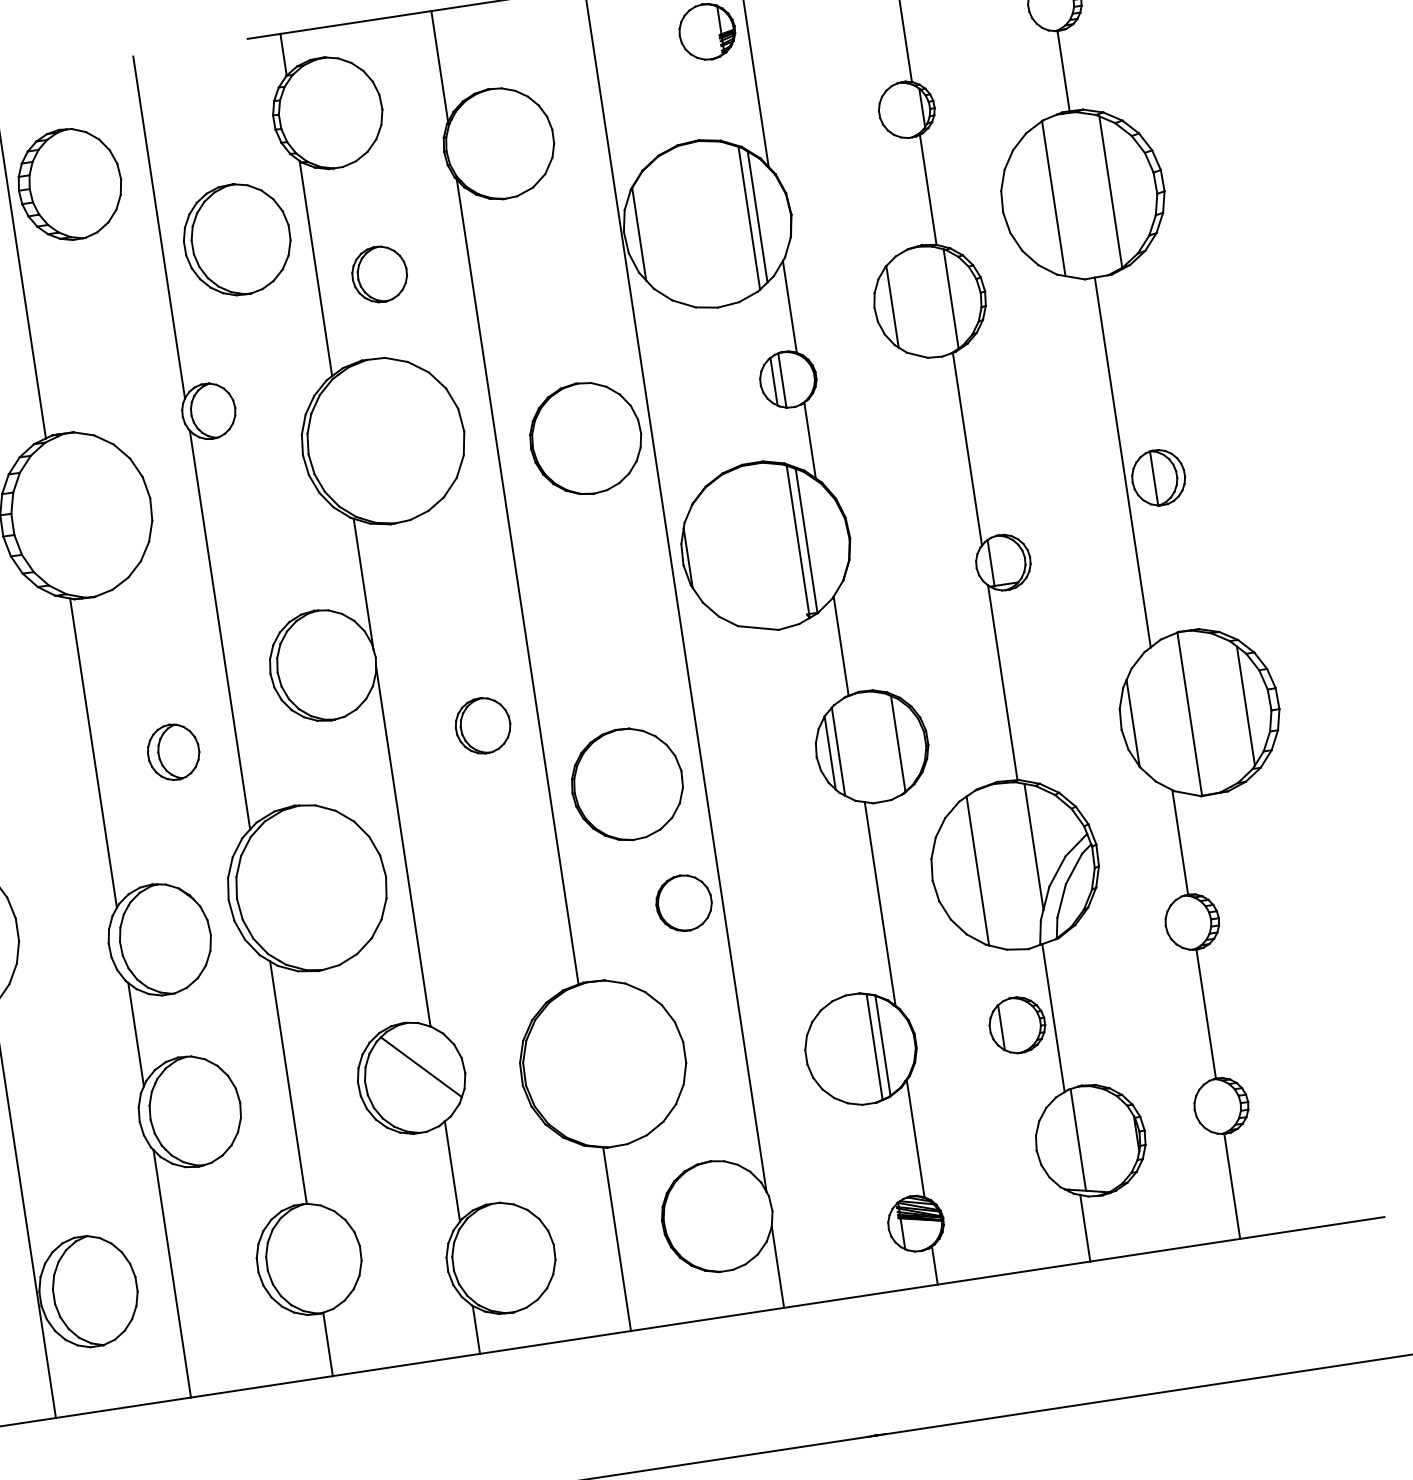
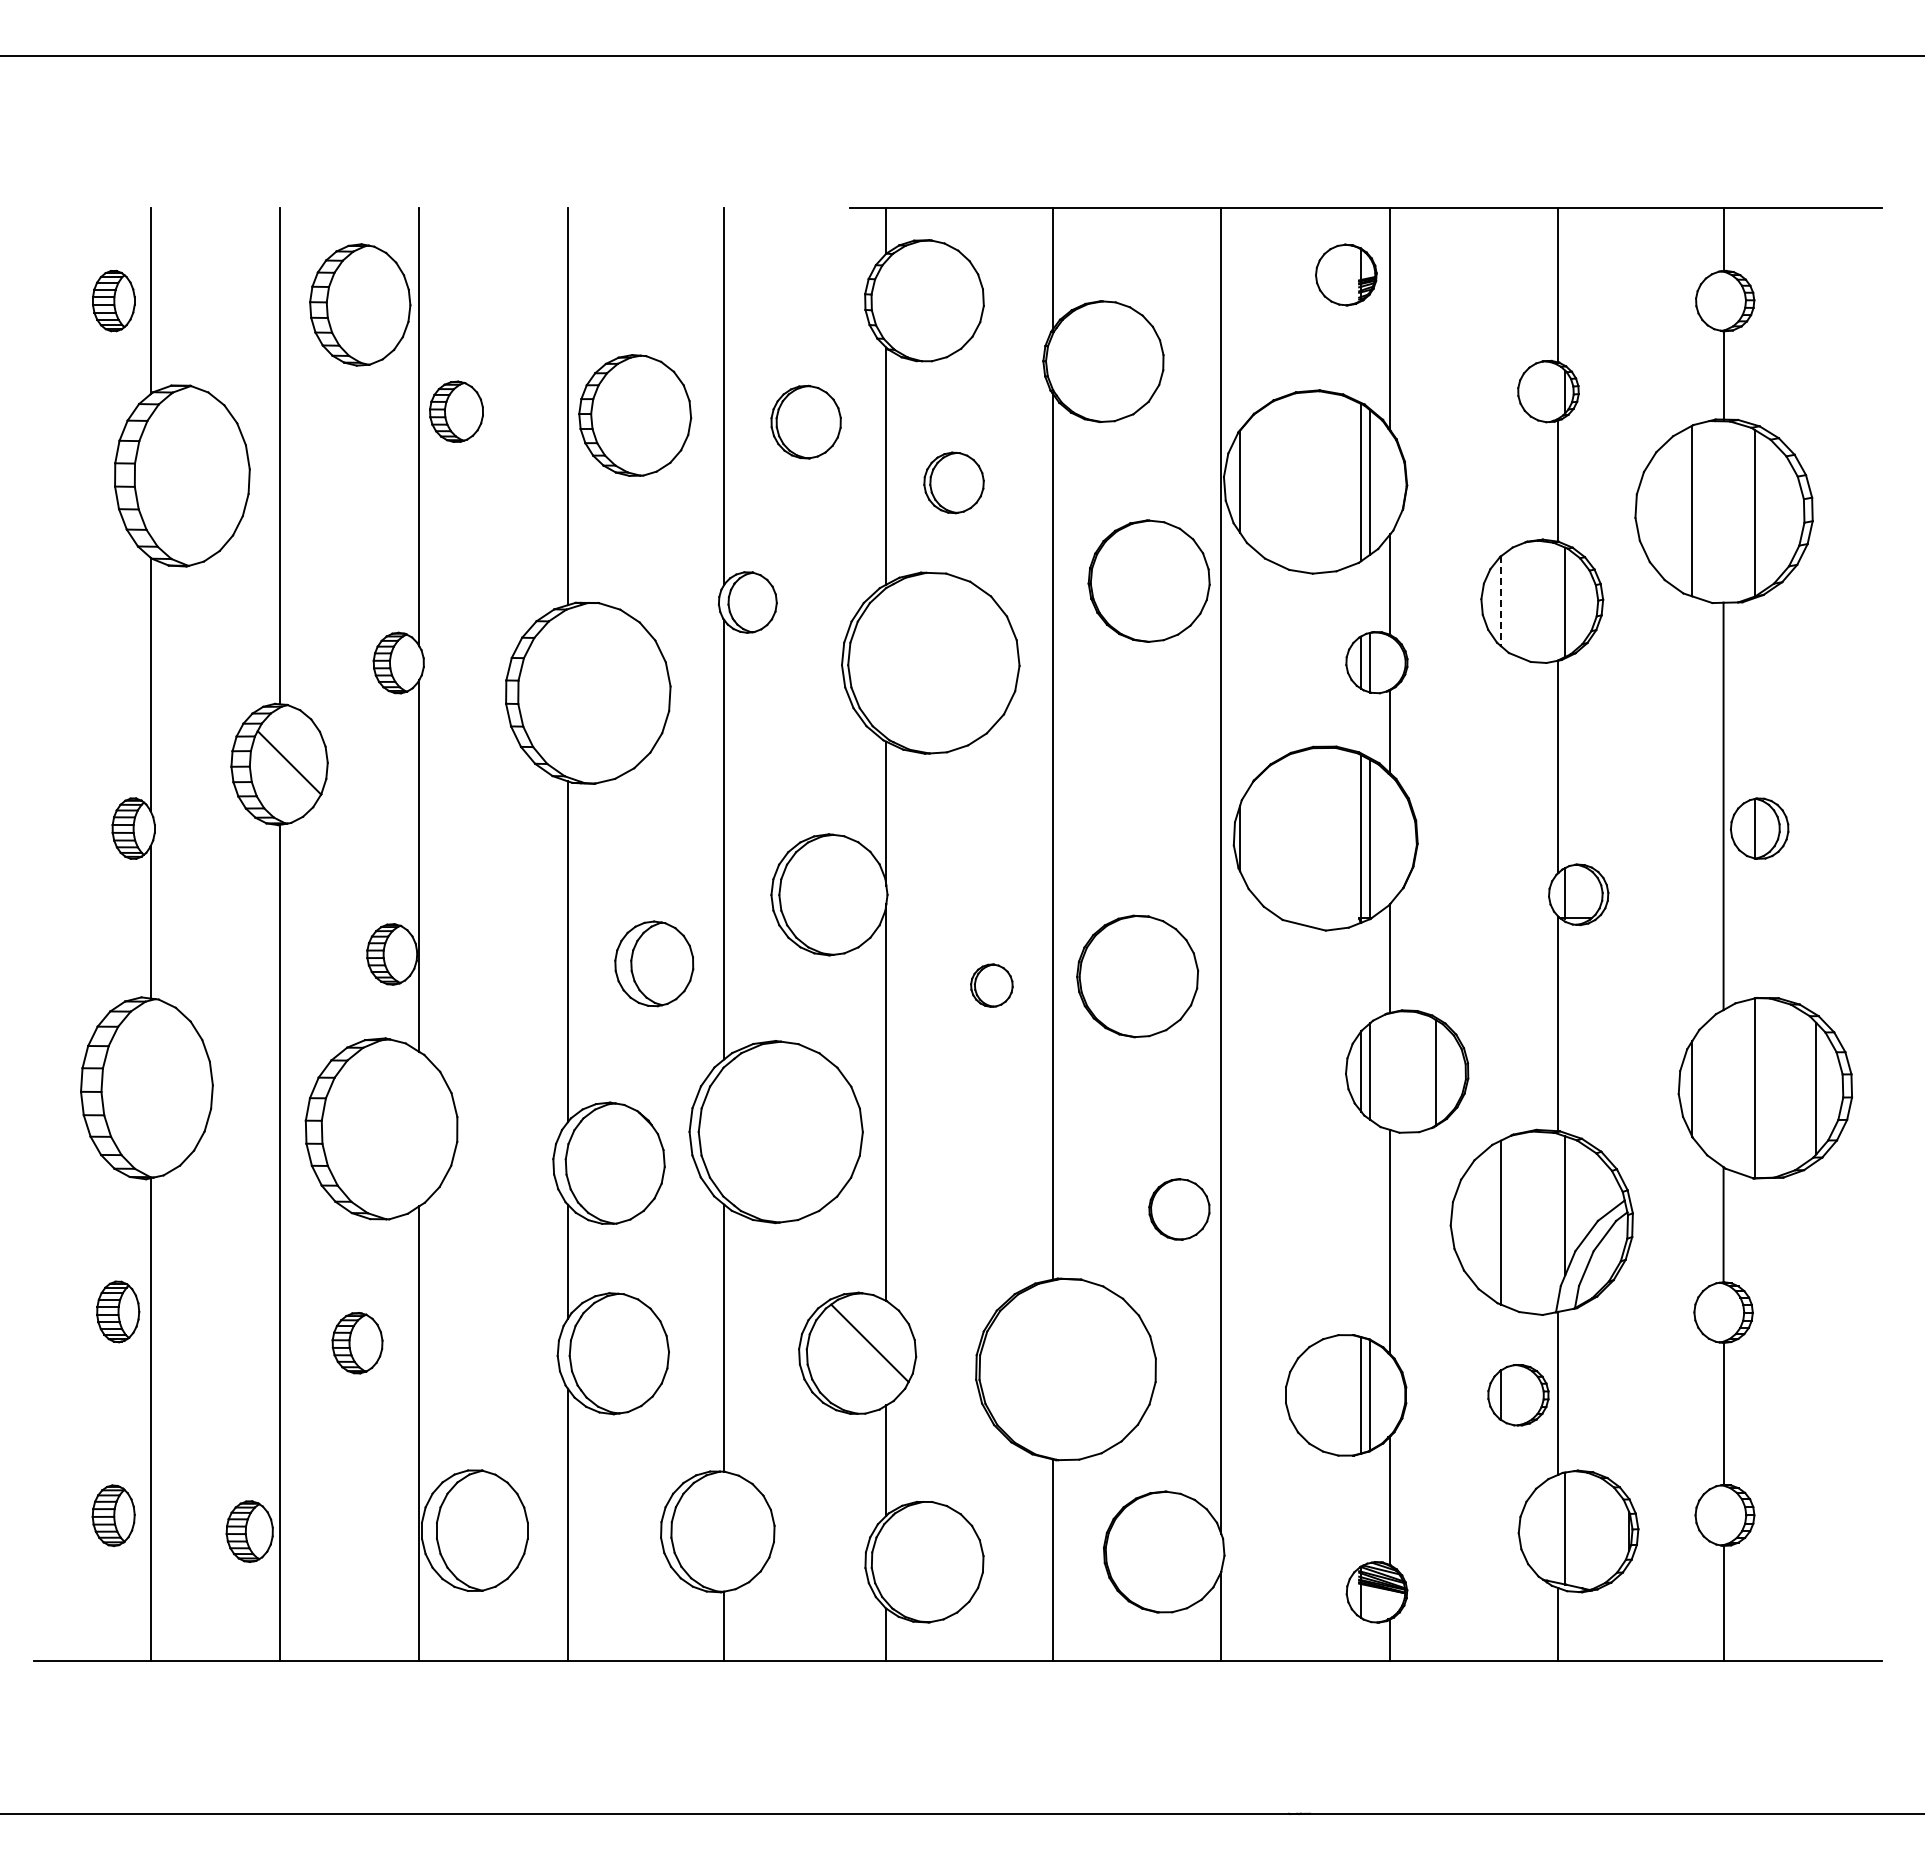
part: (70, 184) -> (635, 415), moved
part: (236, 239) -> (805, 421), size x0.6
line: (892, 307) -> (1500, 601), solid -> dashed
part: (585, 438) -> (1148, 580), moved
part: (482, 725) -> (991, 985), size x0.7
part: (173, 751) -> (654, 963), size x1.4
part: (627, 784) -> (1137, 976), moved

